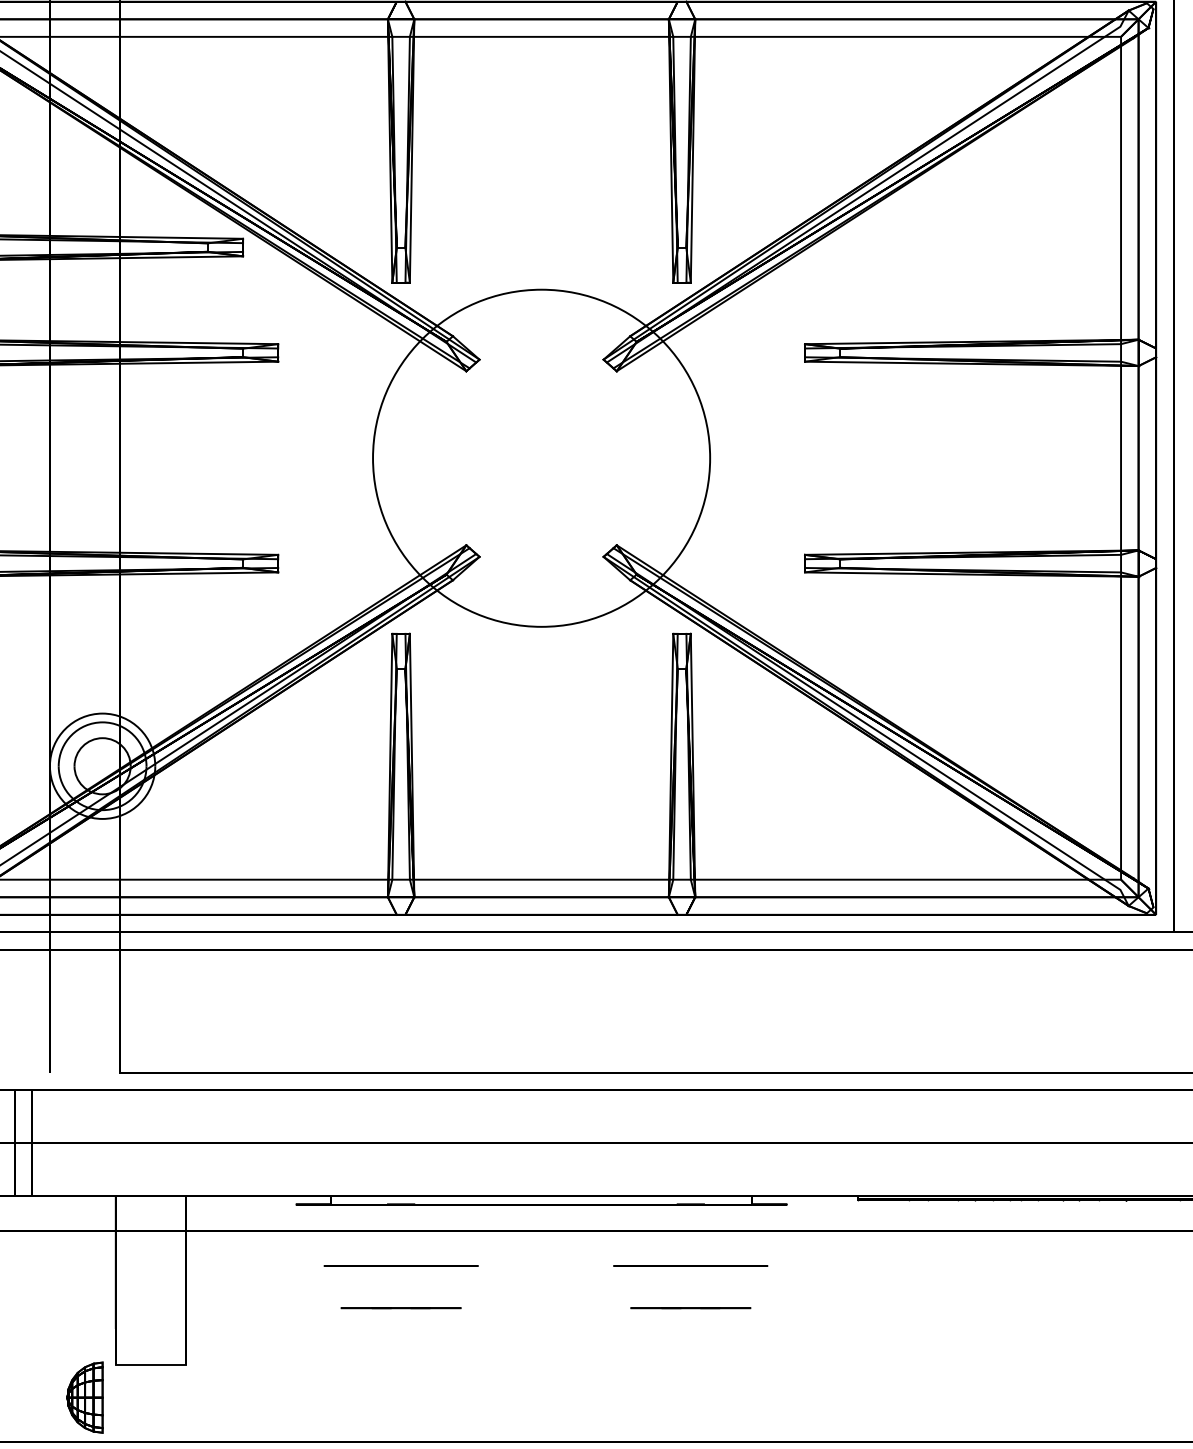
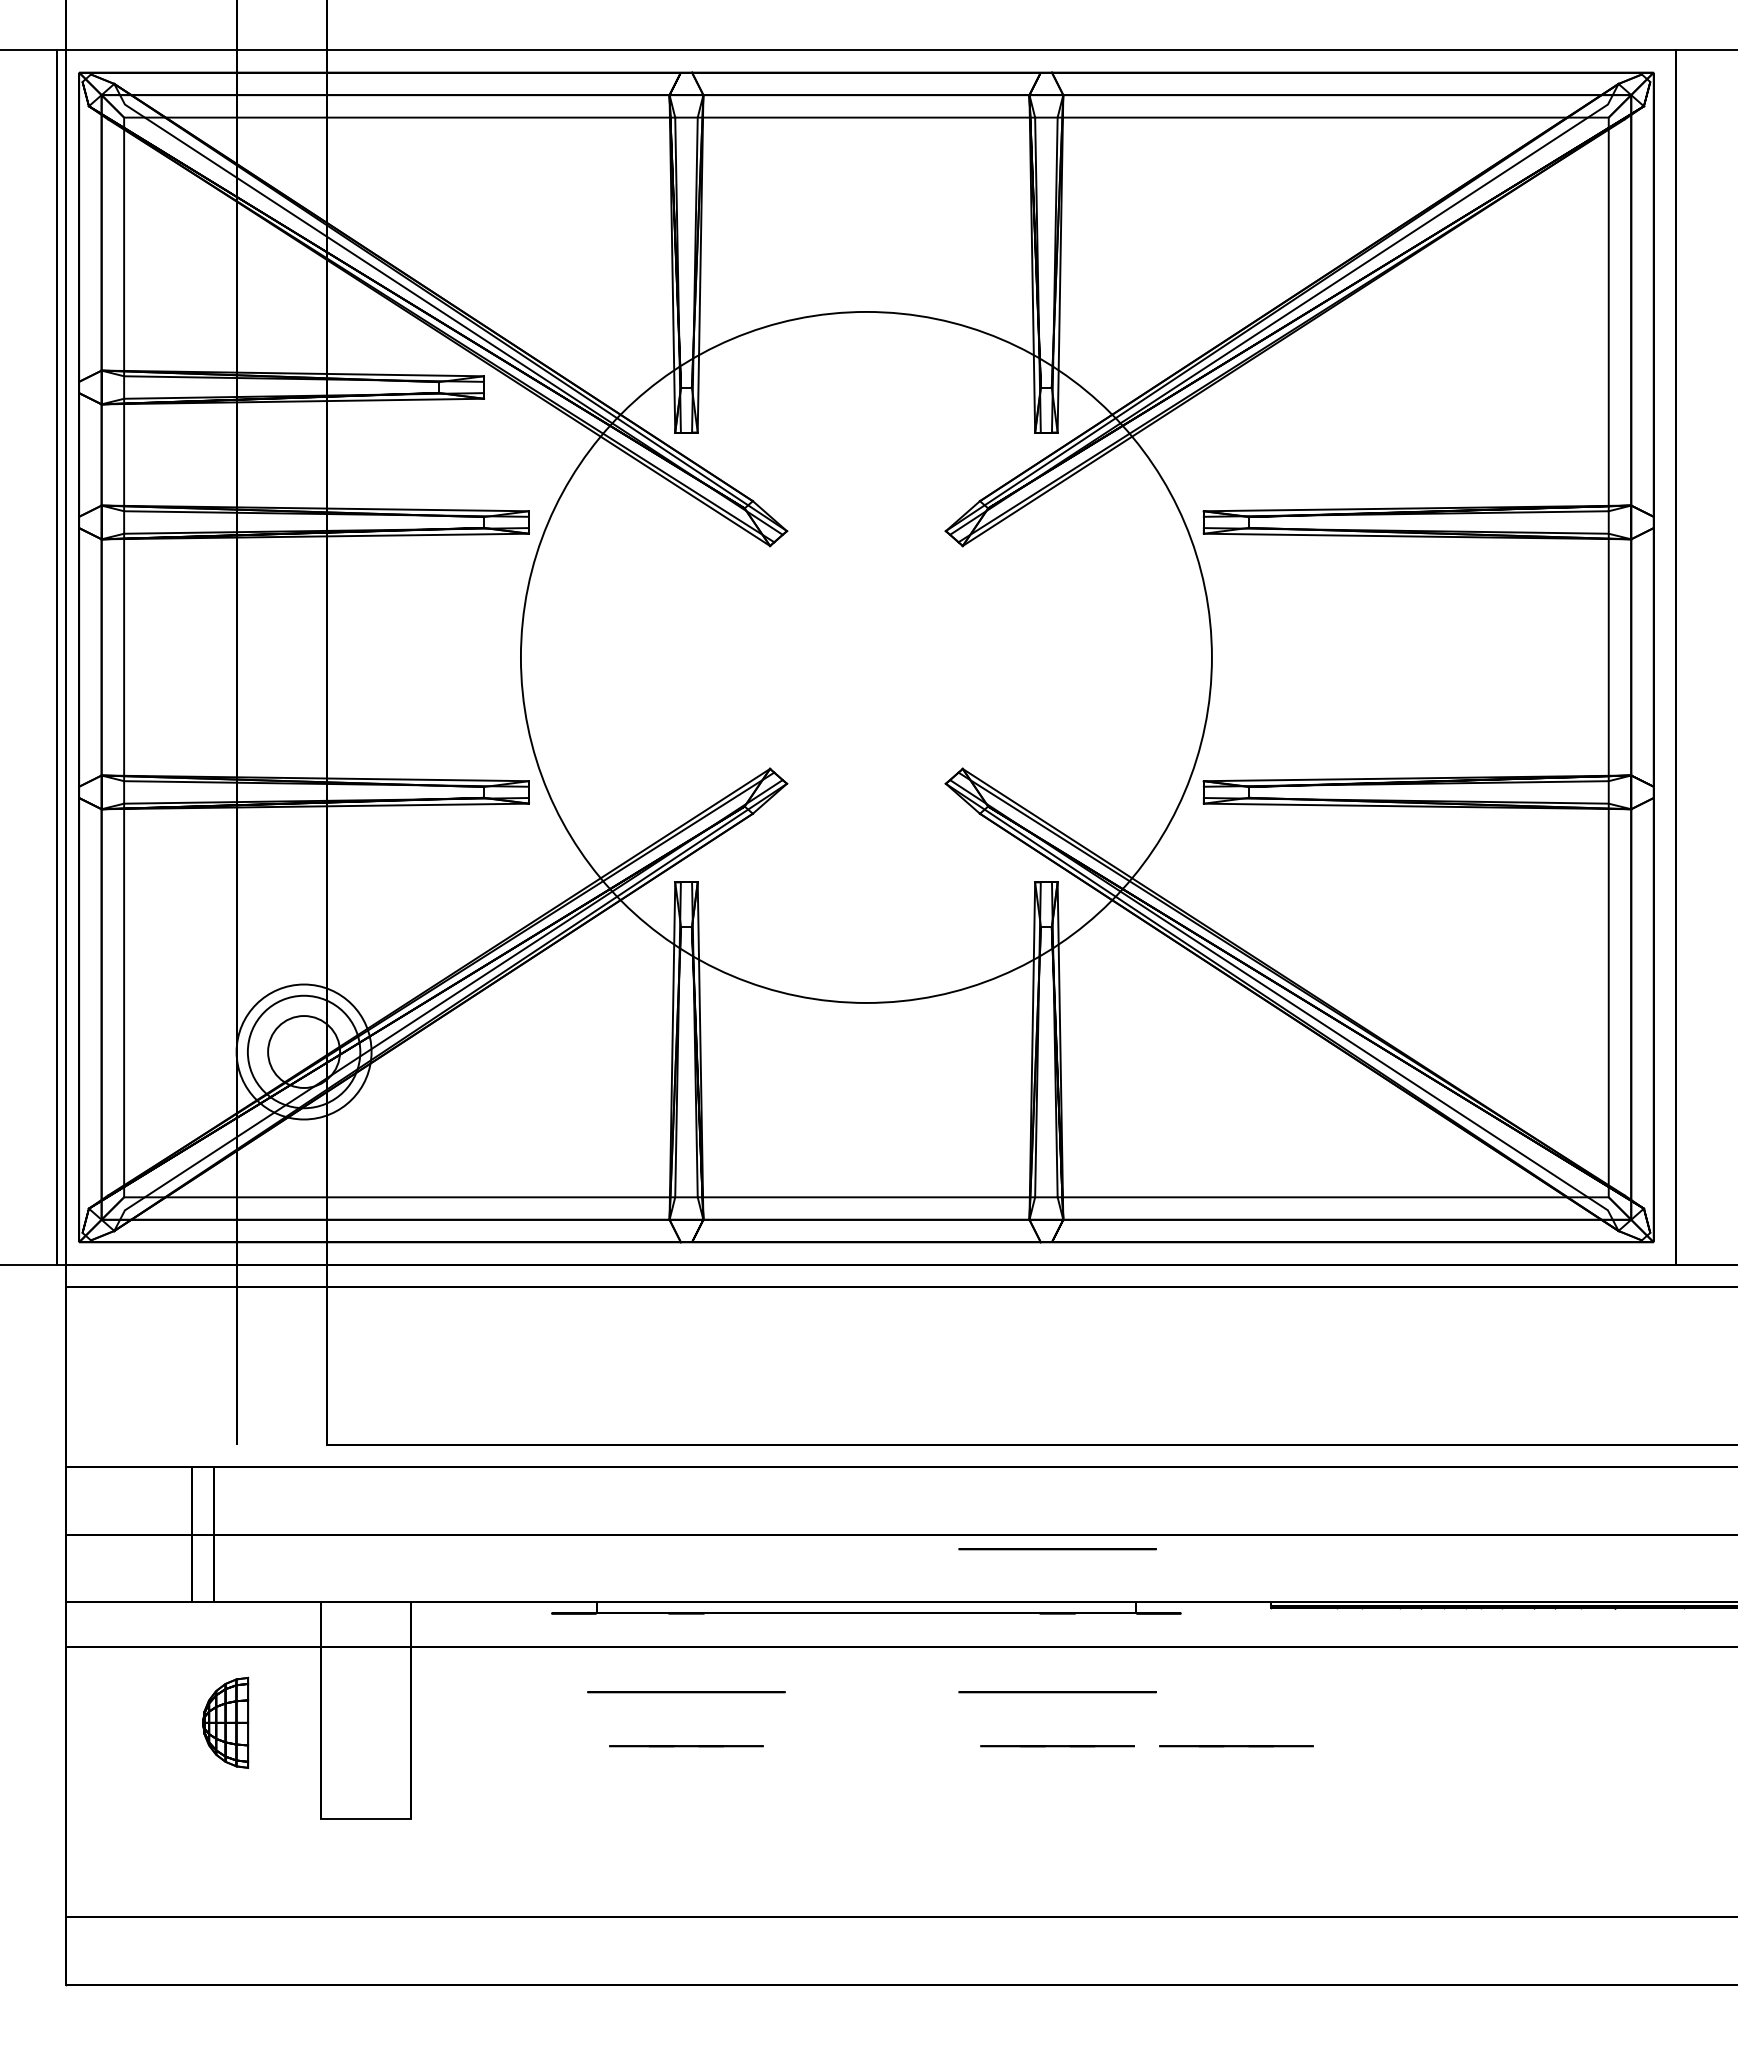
circle: (541, 458) -> (866, 657), size x1.6
circle: (690, 1154) -> (1057, 1549), added
line: (830, 1308) -> (1236, 1746), added
part: (84, 1397) -> (225, 1722), moved

